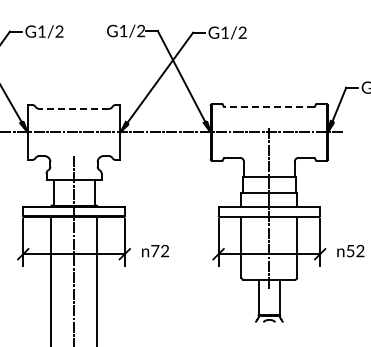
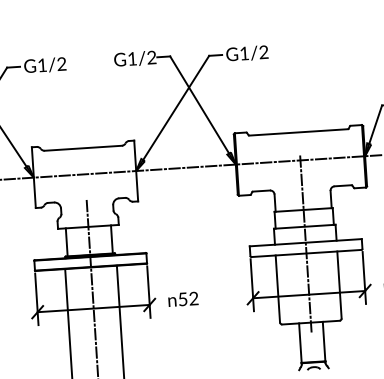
line: (269, 107) -> (298, 132), dashed -> solid
line: (73, 108) -> (82, 147), dashed -> solid
text: (155, 251) -> (183, 299), 72 -> 52

